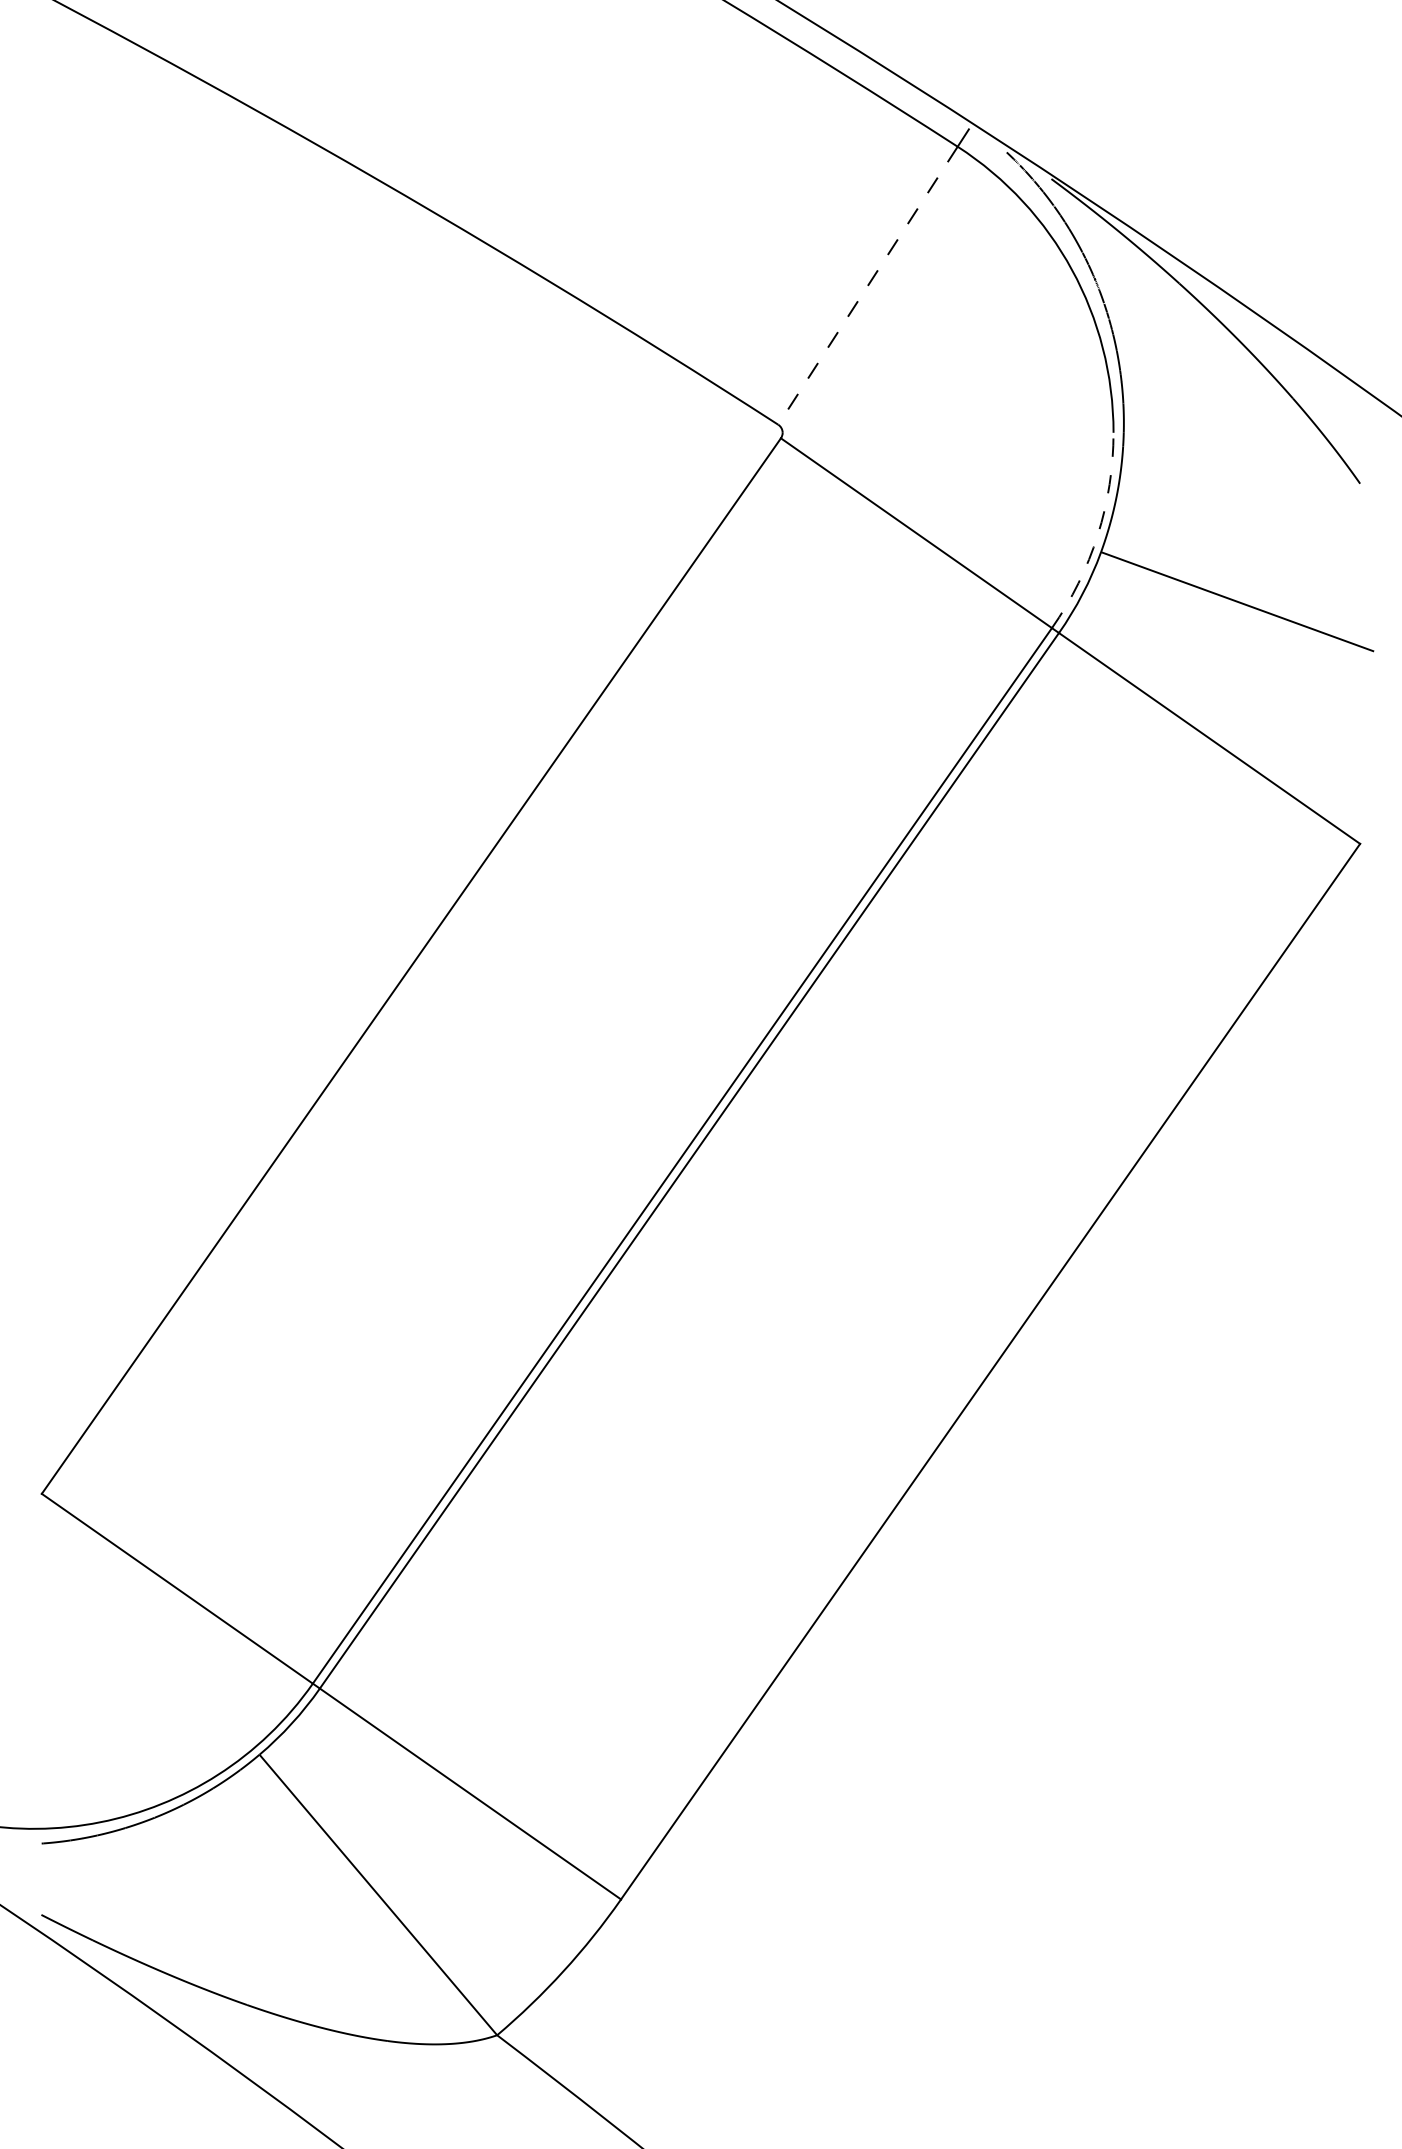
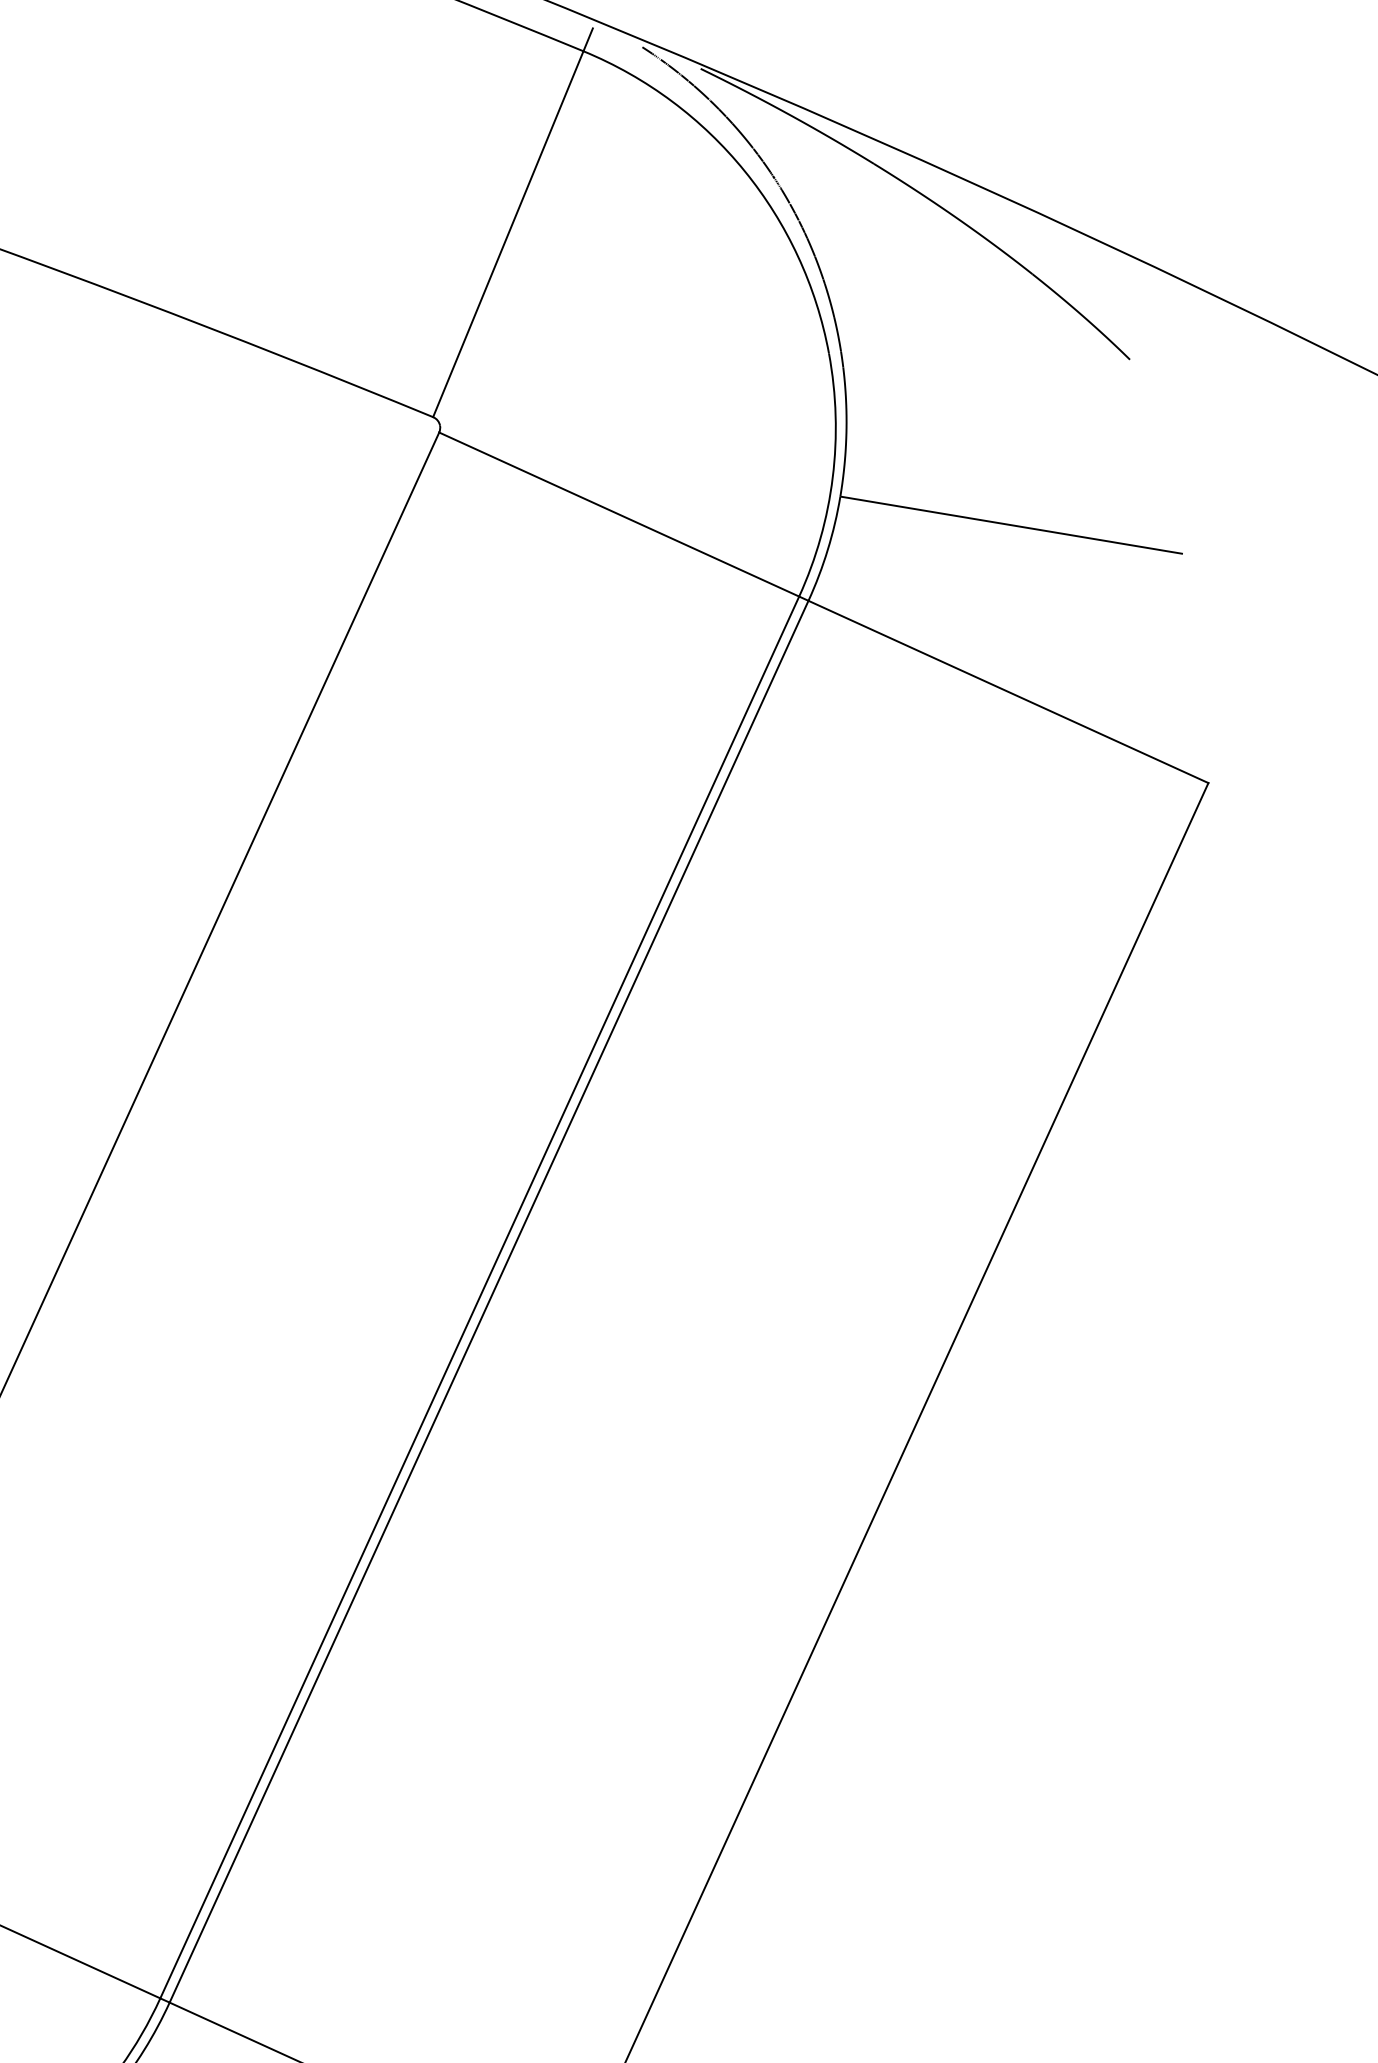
line: (867, 286) -> (507, 235), dashed -> solid
arc: (1097, 535) -> (832, 477), dashed -> solid

